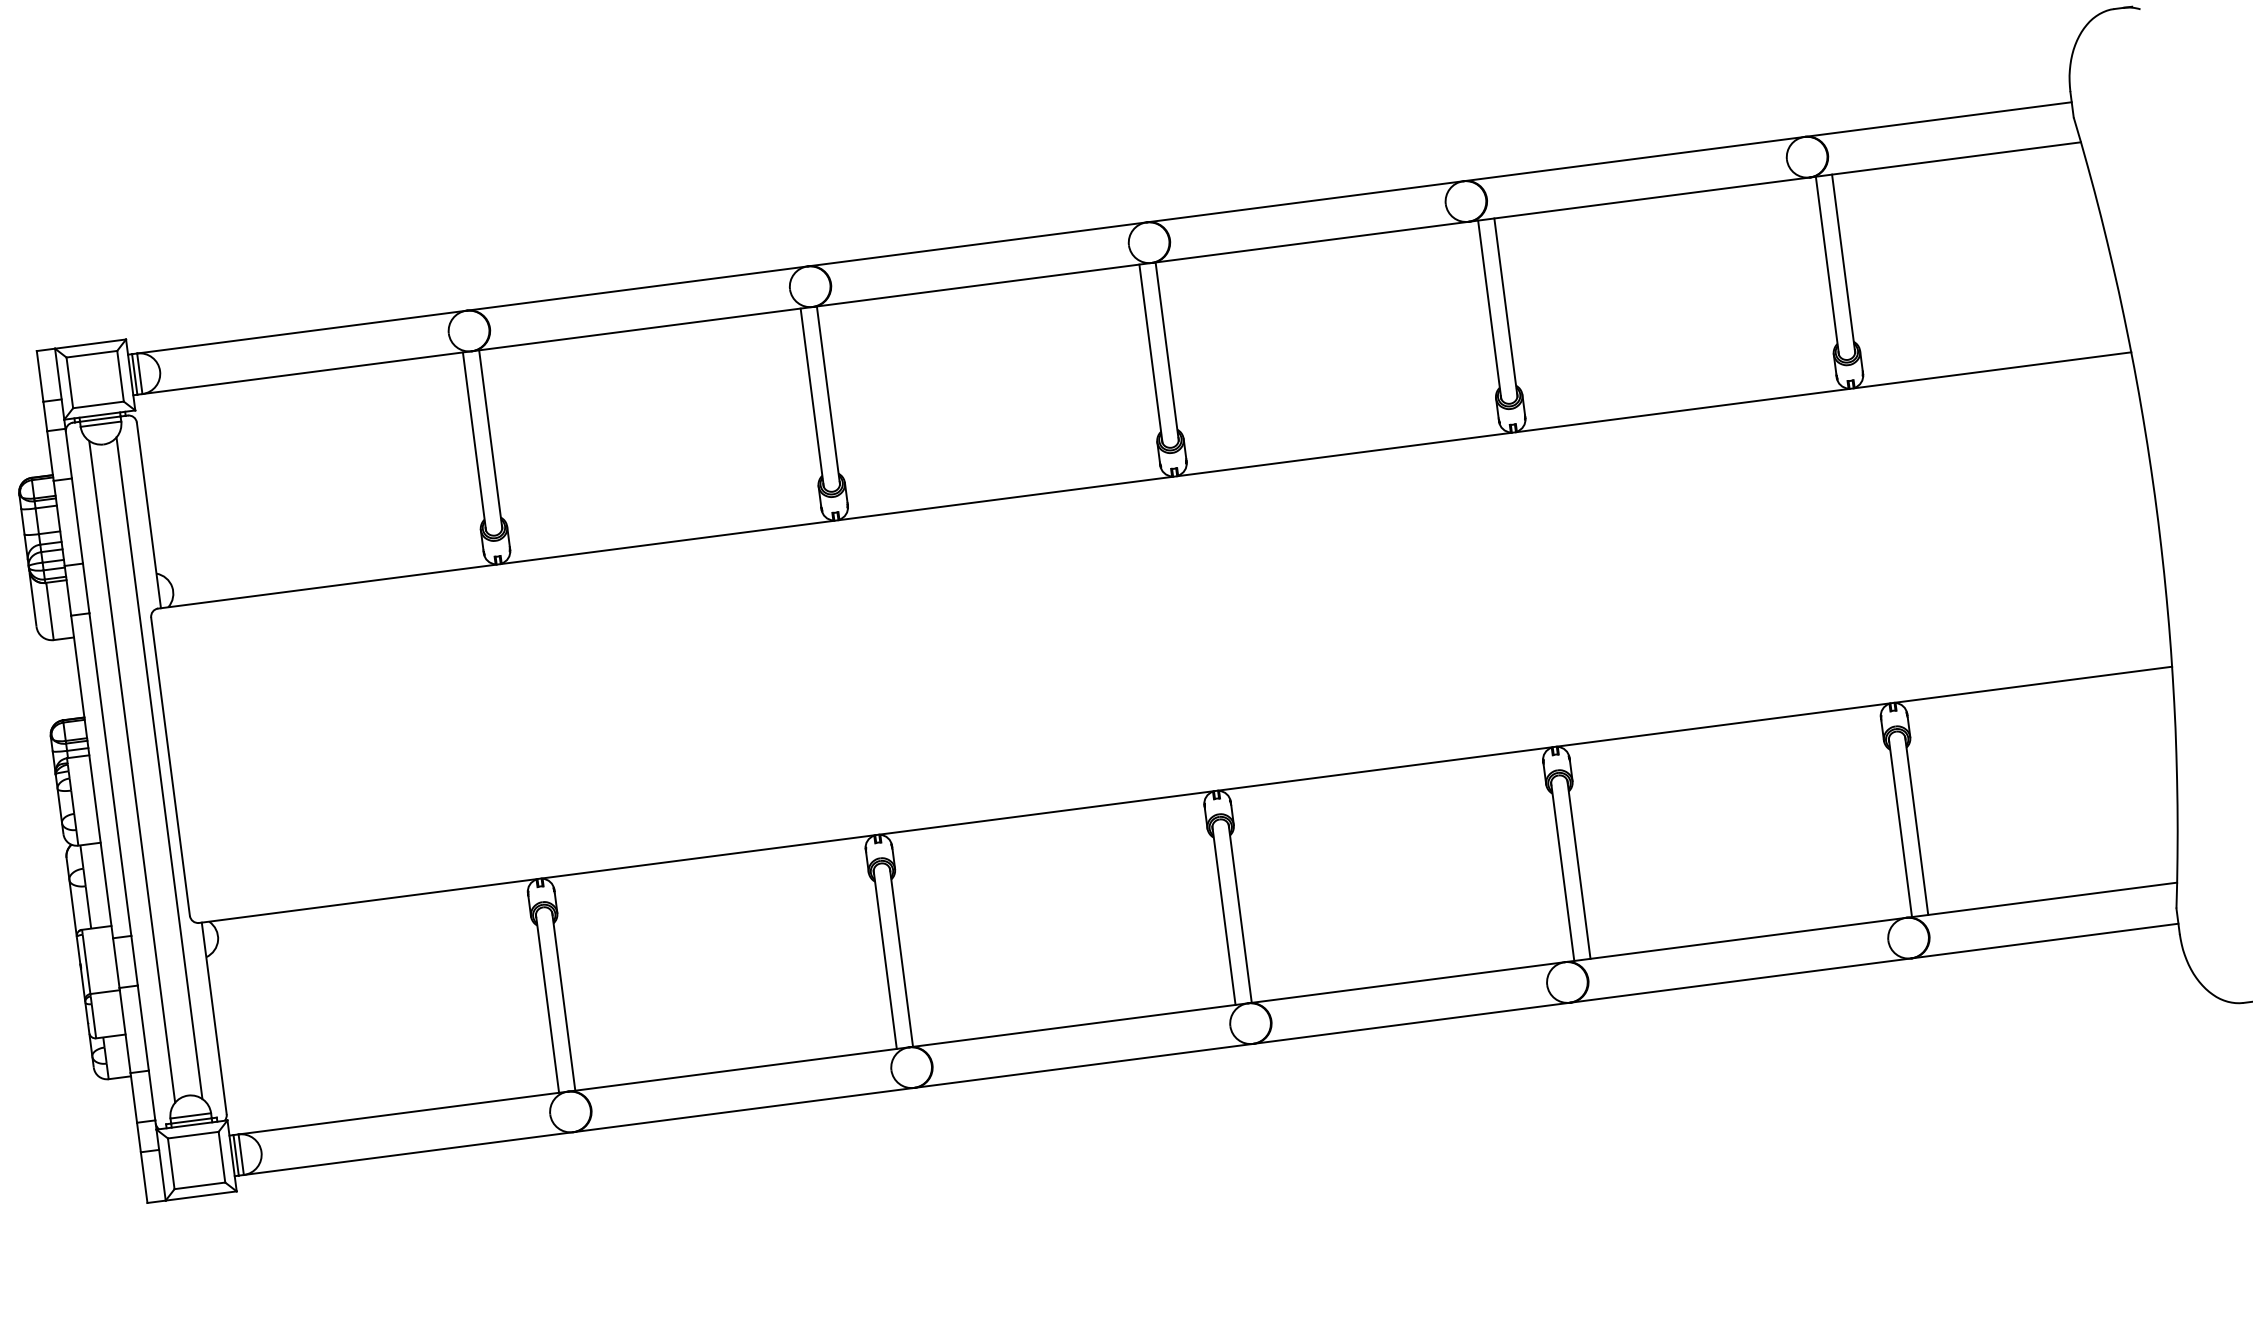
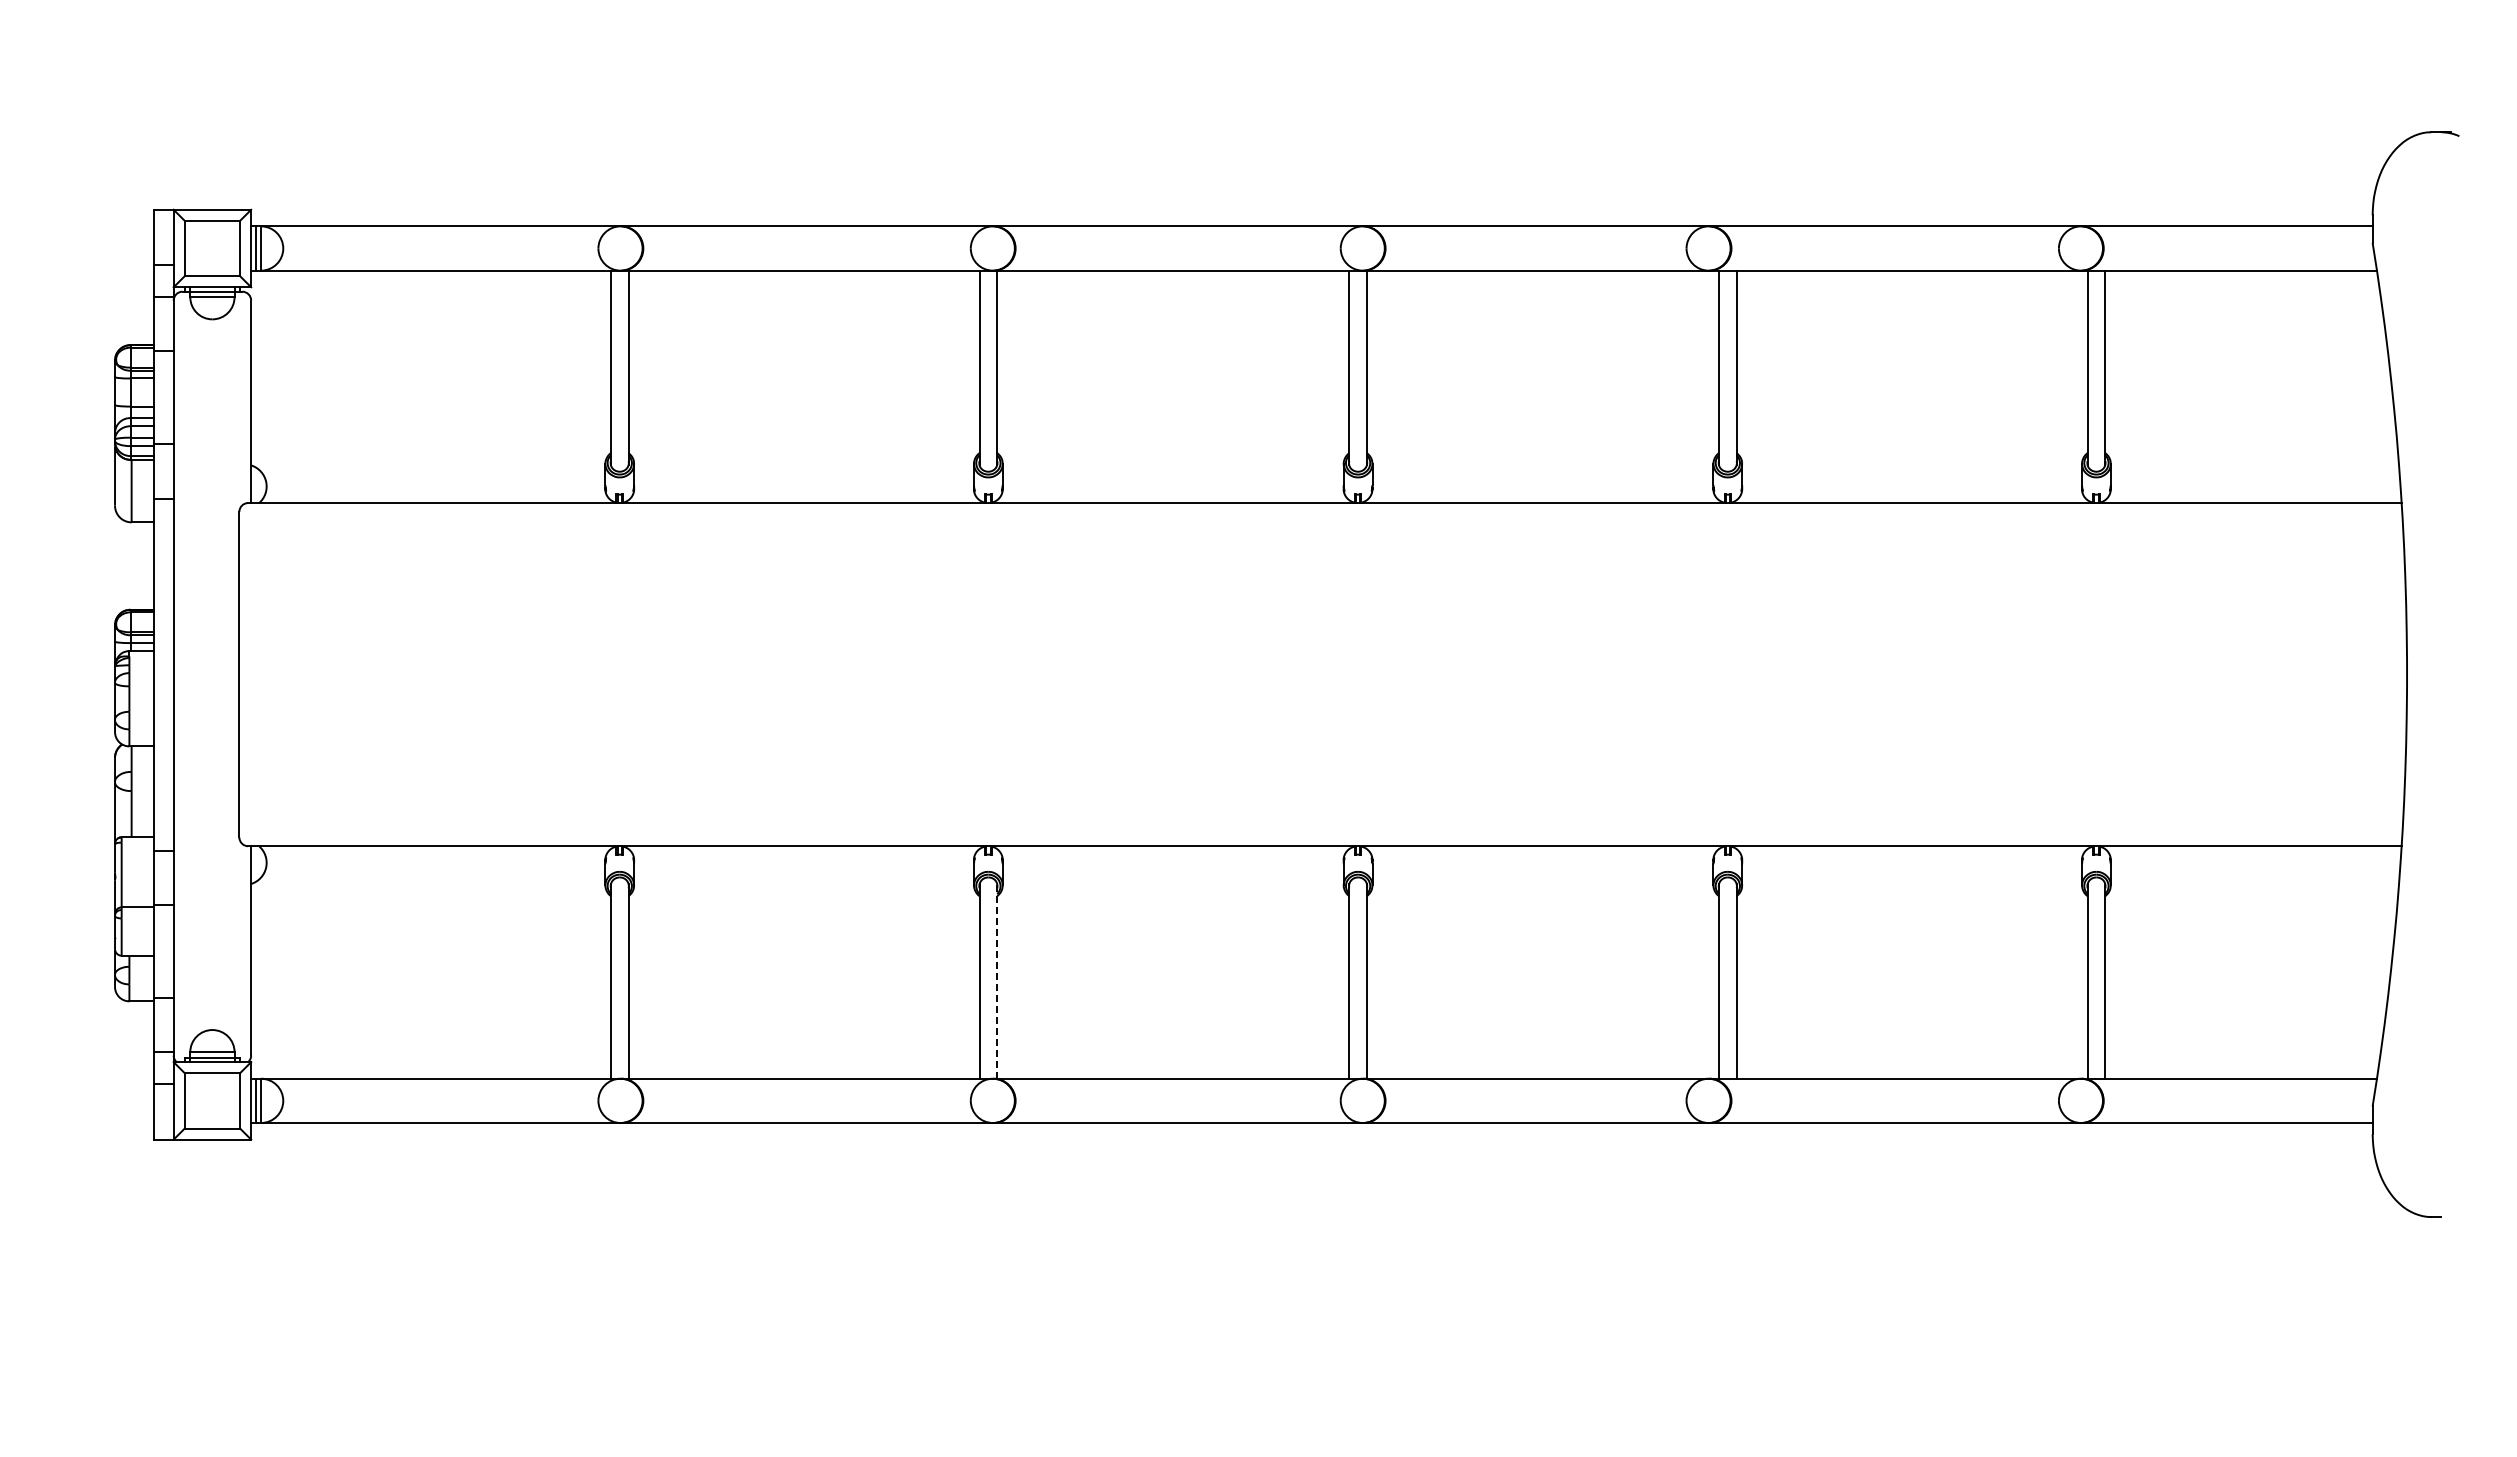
line: (159, 768) -> (227, 674), removed
line: (132, 771) -> (197, 674), removed
line: (901, 956) -> (997, 980), solid -> dashed

